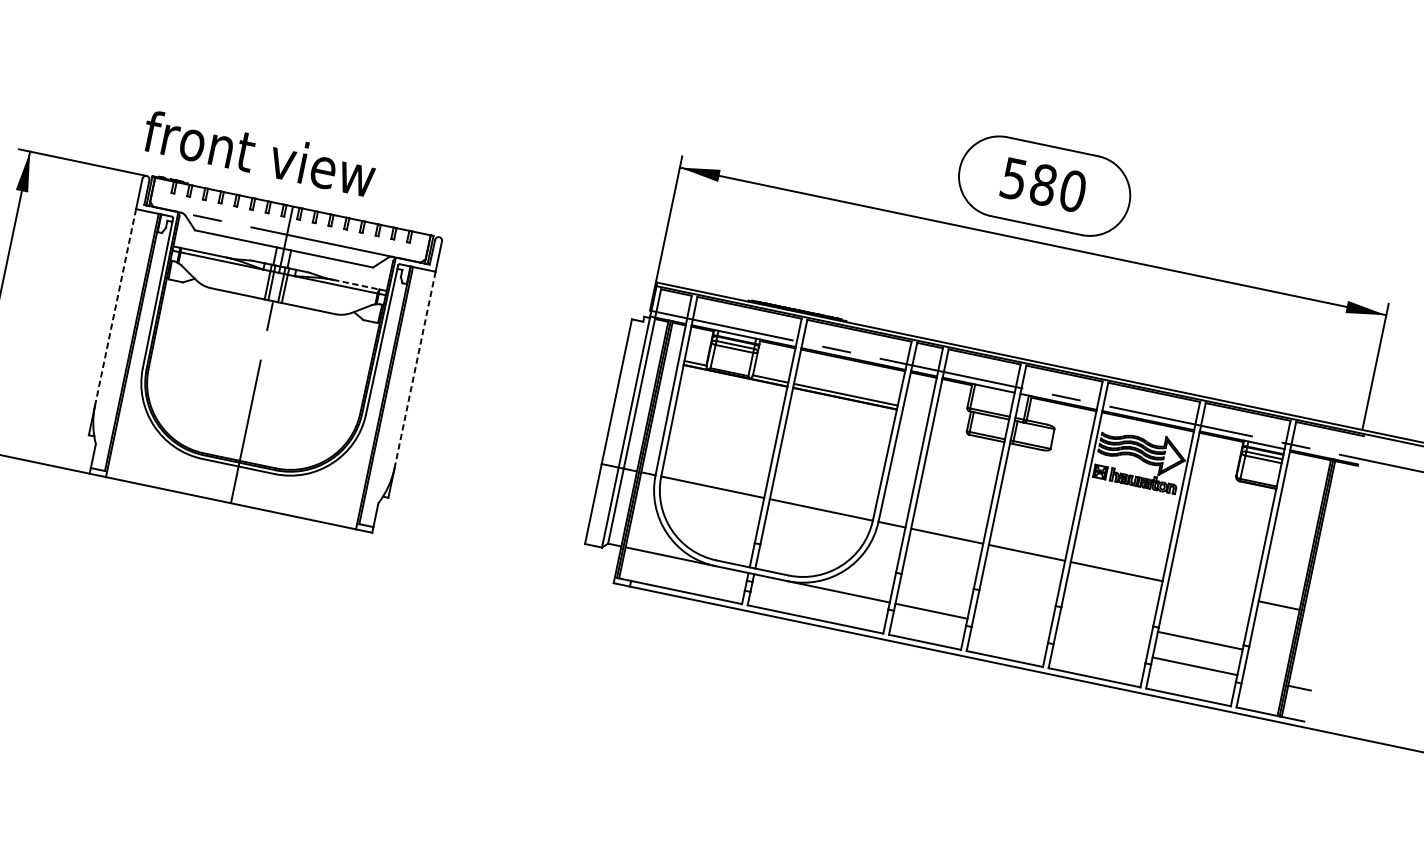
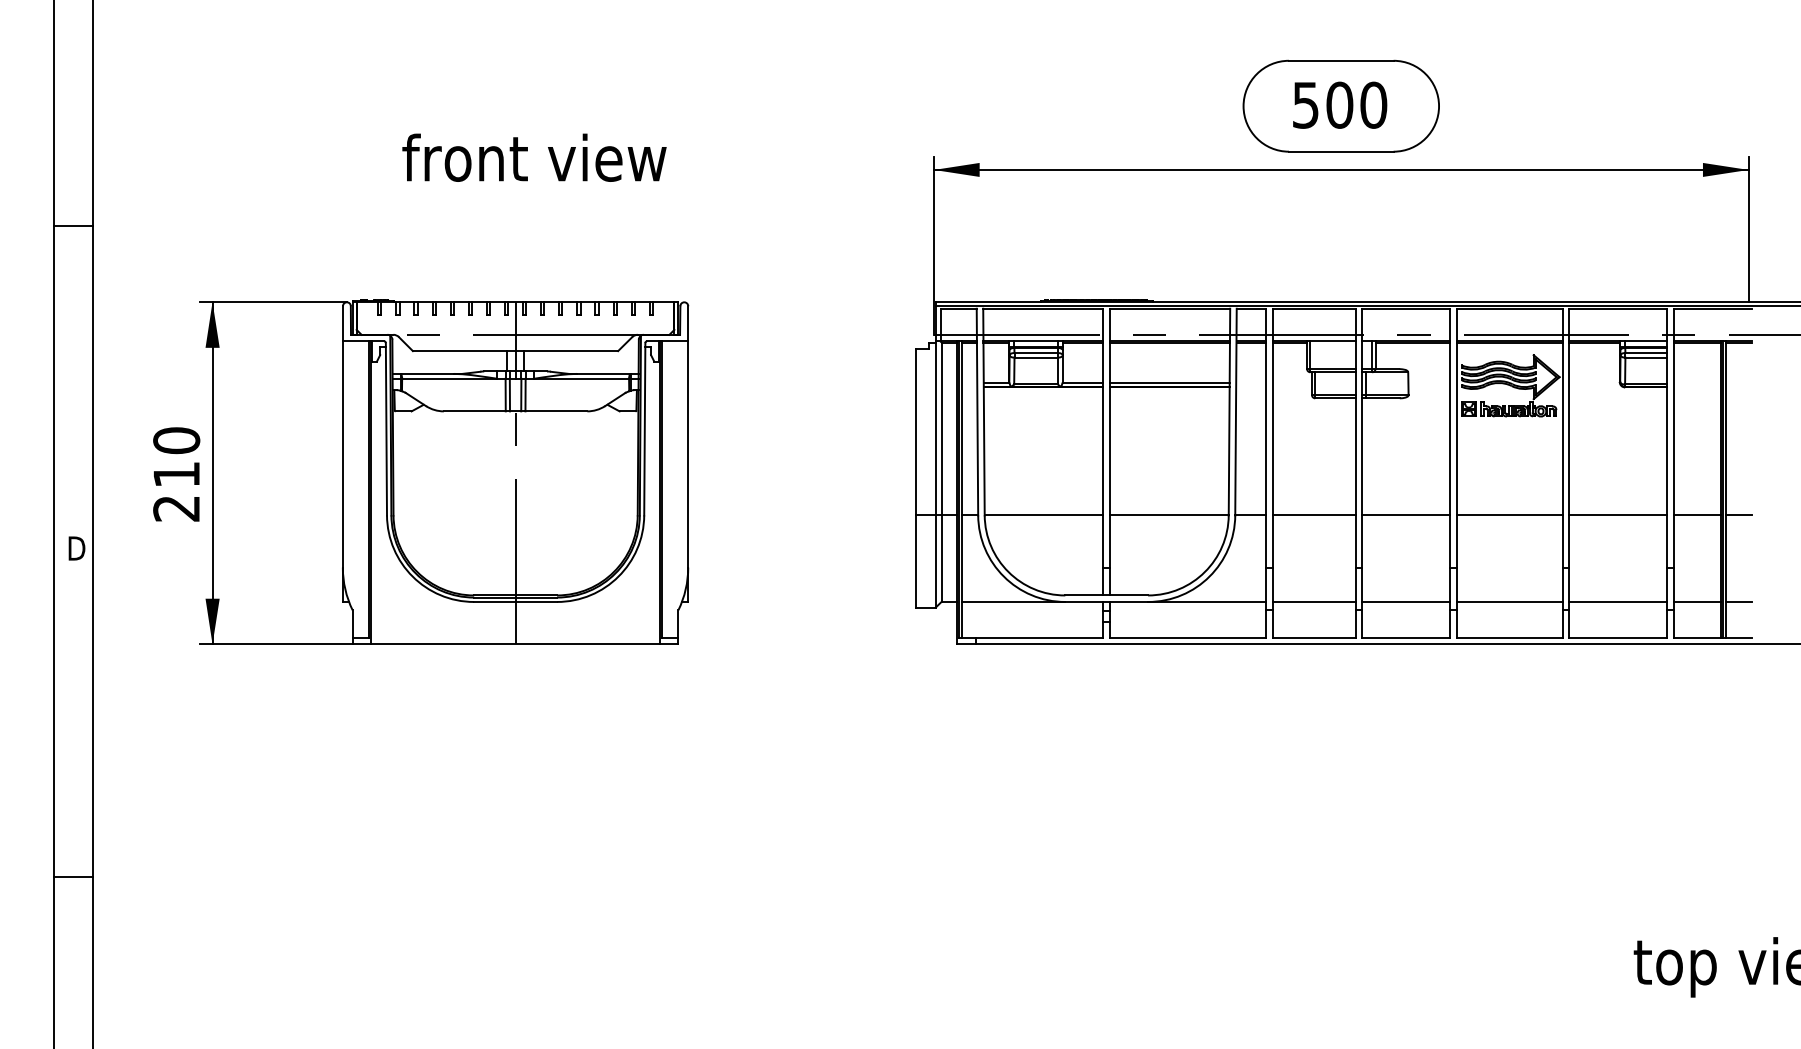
text: (259, 153) -> (534, 157), moved
text: (1043, 184) -> (1339, 104), 580 -> 500
line: (356, 284) -> (603, 373), dashed -> solid
line: (115, 307) -> (342, 454), dashed -> solid
line: (415, 369) -> (688, 454), dashed -> solid
line: (1314, 613) -> (1738, 515), added
line: (1011, 627) -> (1406, 601), added
line: (1200, 640) -> (1618, 515), moved
line: (1100, 646) -> (1509, 601), added
line: (1262, 680) -> (1696, 601), added

